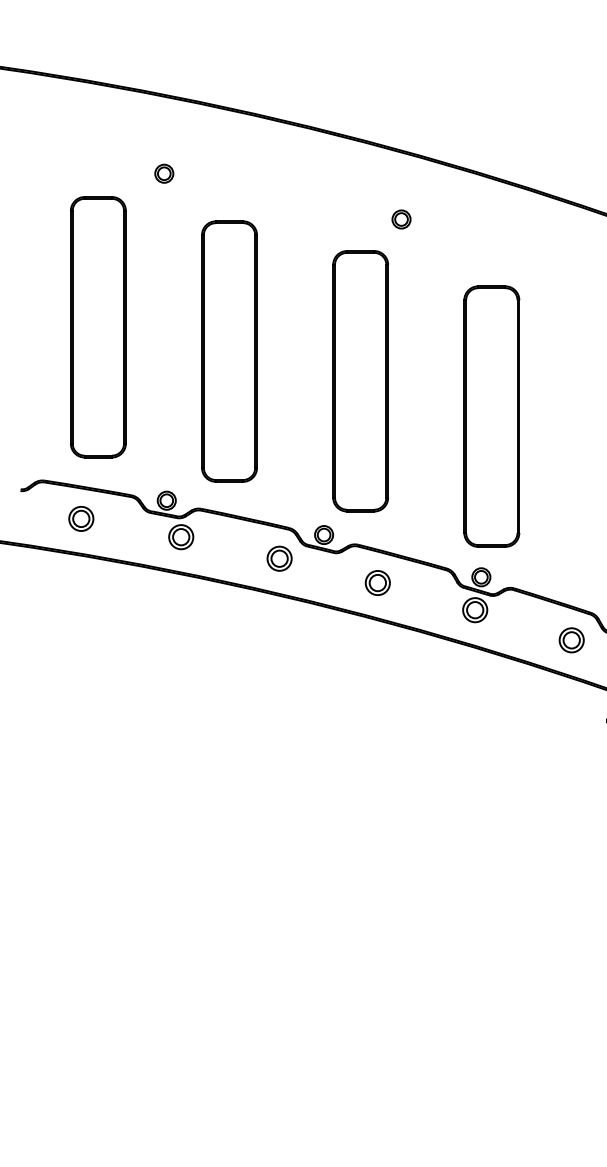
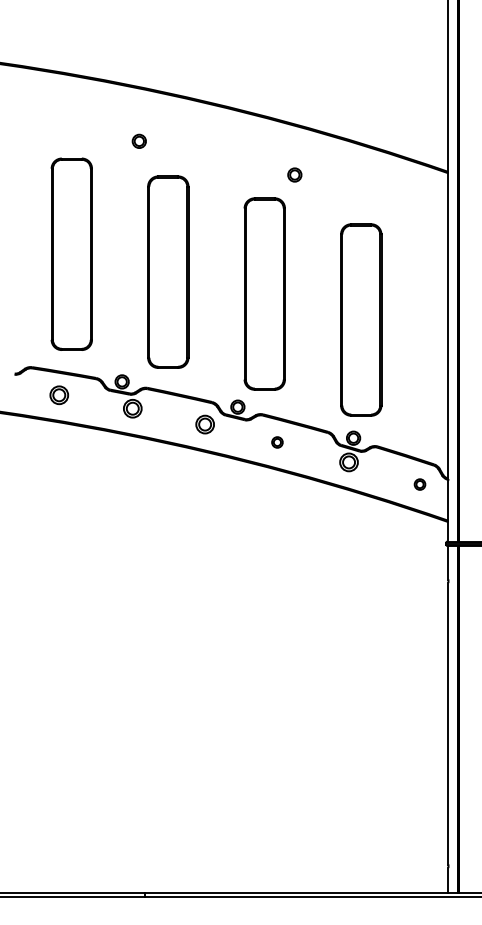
part: (163, 172) -> (138, 140), moved
part: (377, 583) -> (277, 442), size x0.6
part: (570, 640) -> (419, 484), size x0.6

